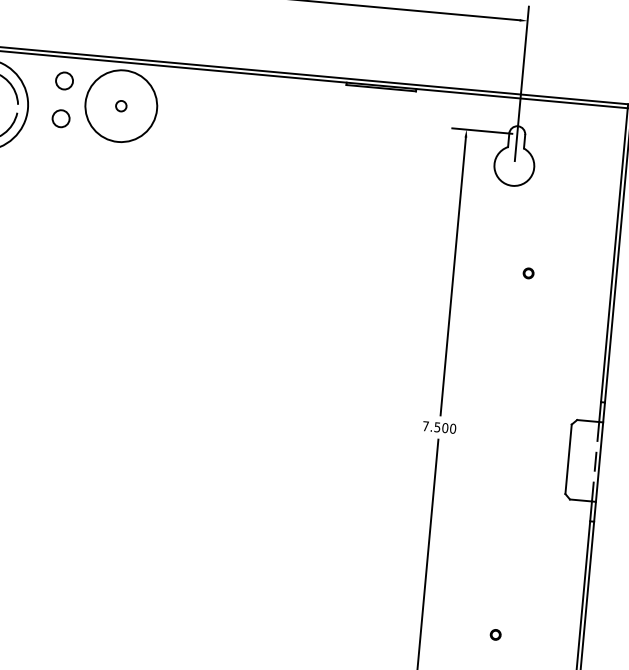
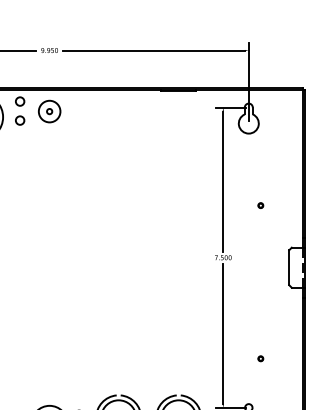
circle: (121, 105) -> (49, 111), size x0.6
part: (528, 273) -> (260, 205), moved

